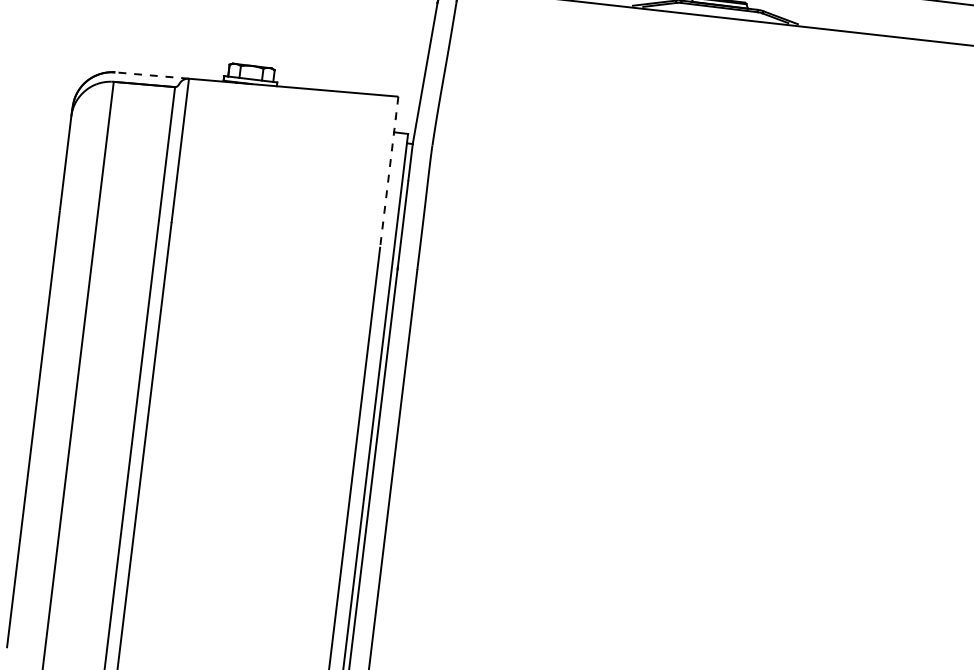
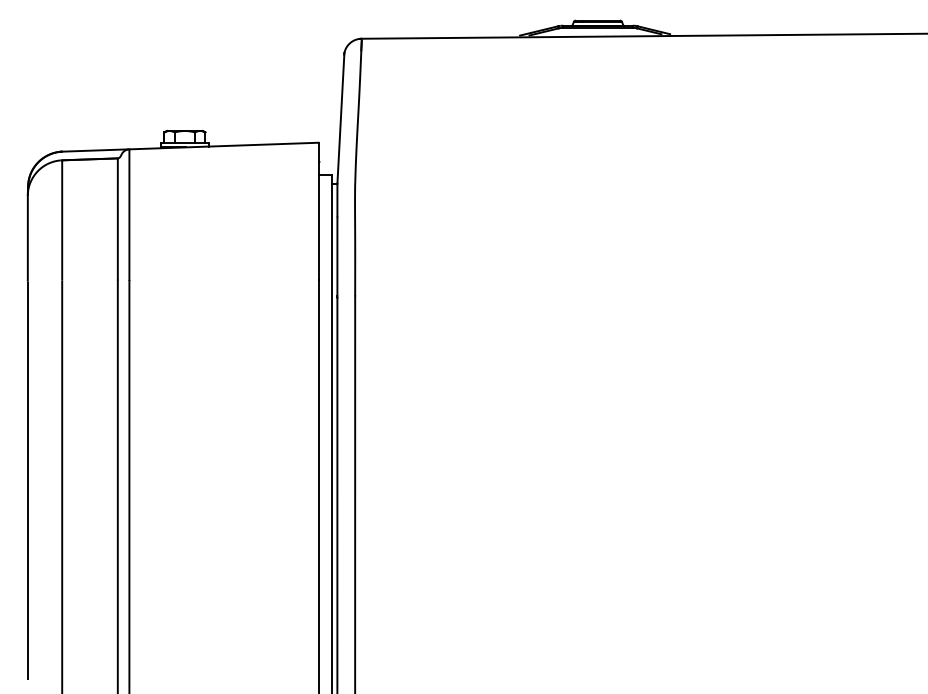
line: (151, 75) -> (95, 150), dashed -> solid
line: (389, 172) -> (319, 211), dashed -> solid

